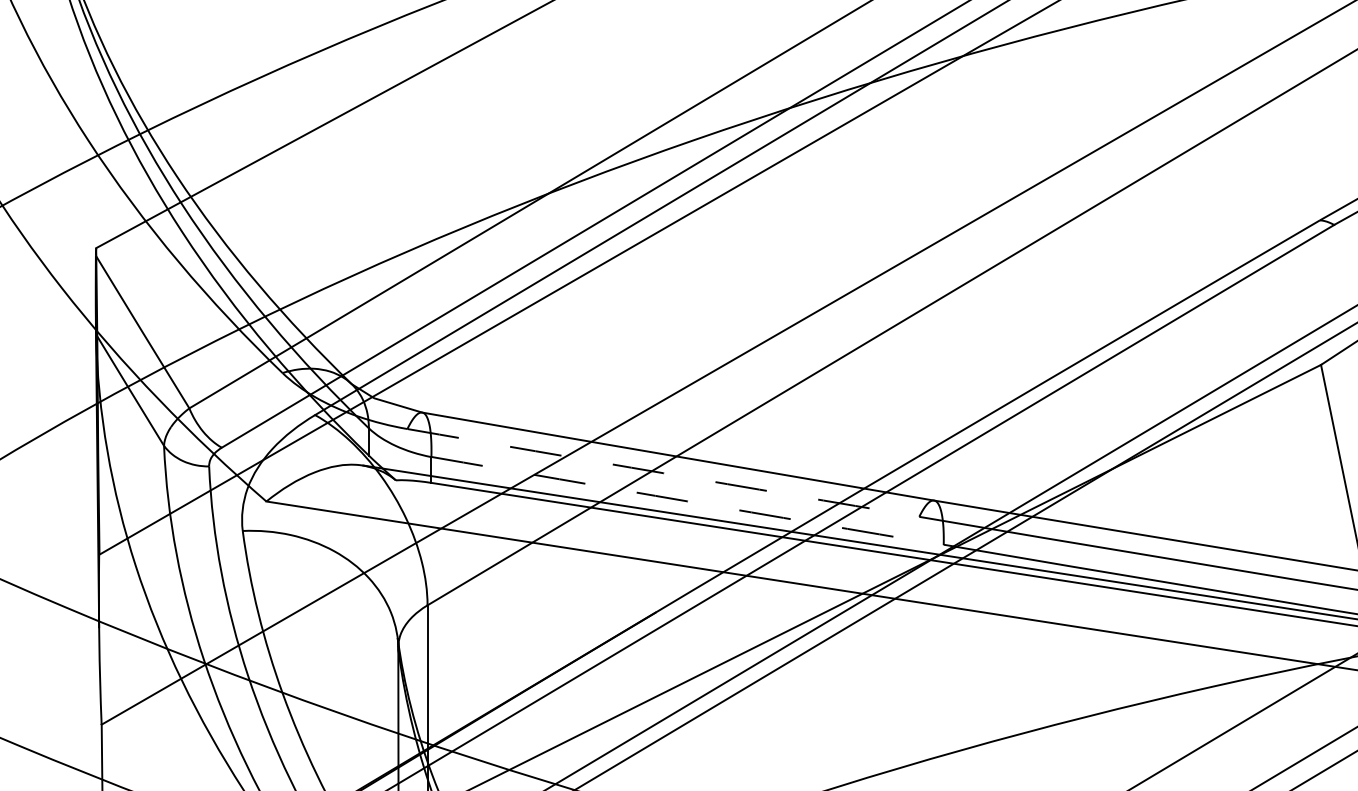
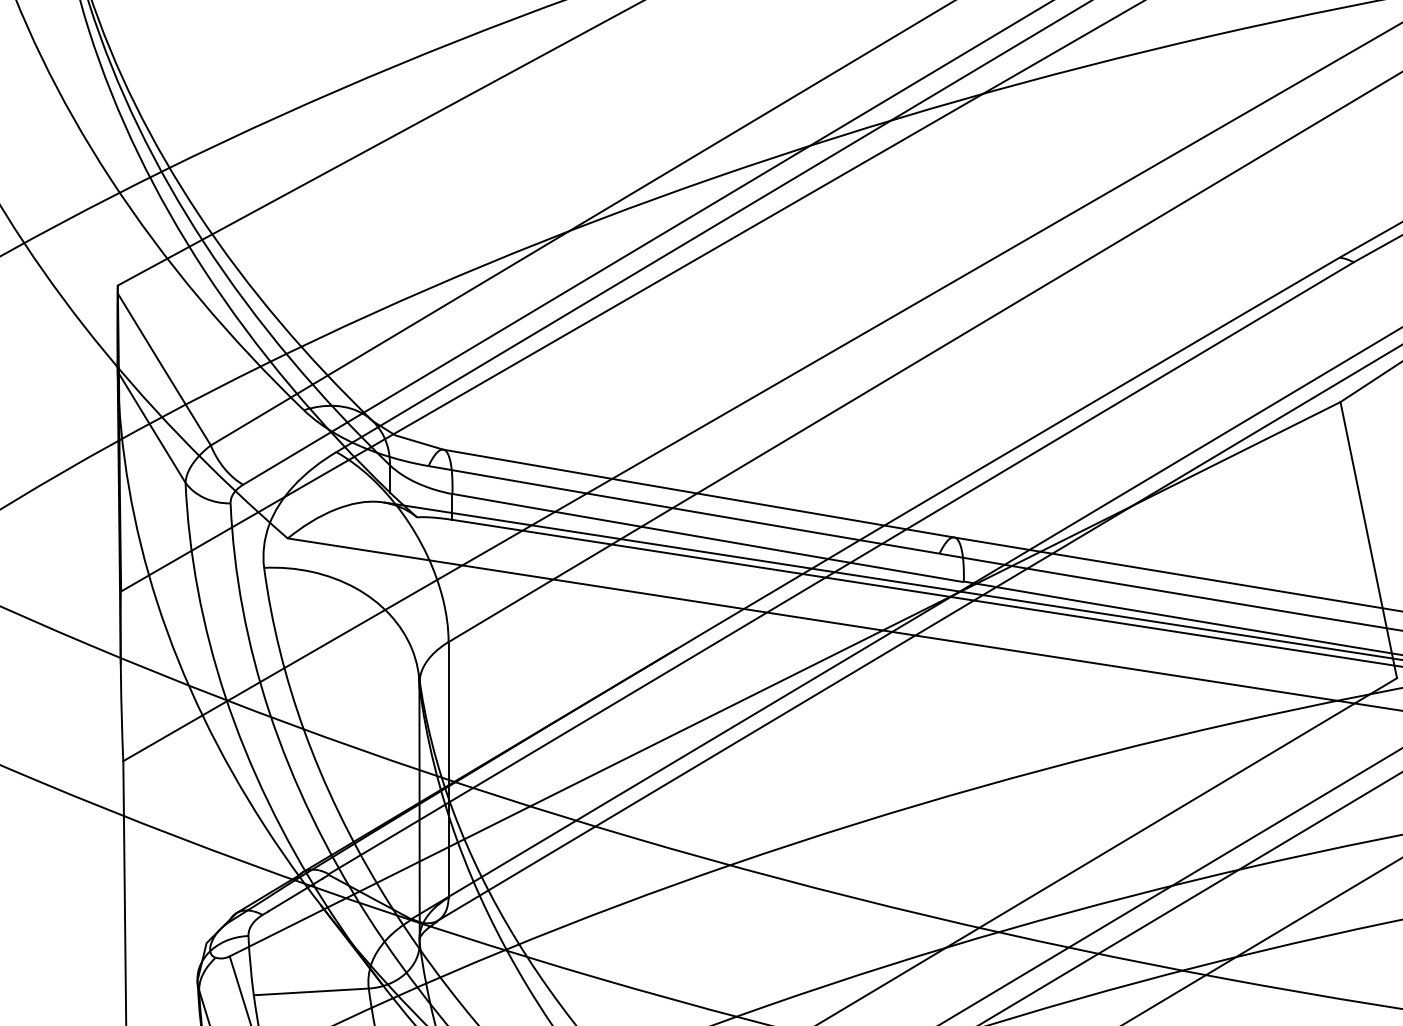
arc: (662, 473) -> (683, 510), dashed -> solid
arc: (687, 501) -> (708, 538), dashed -> solid

